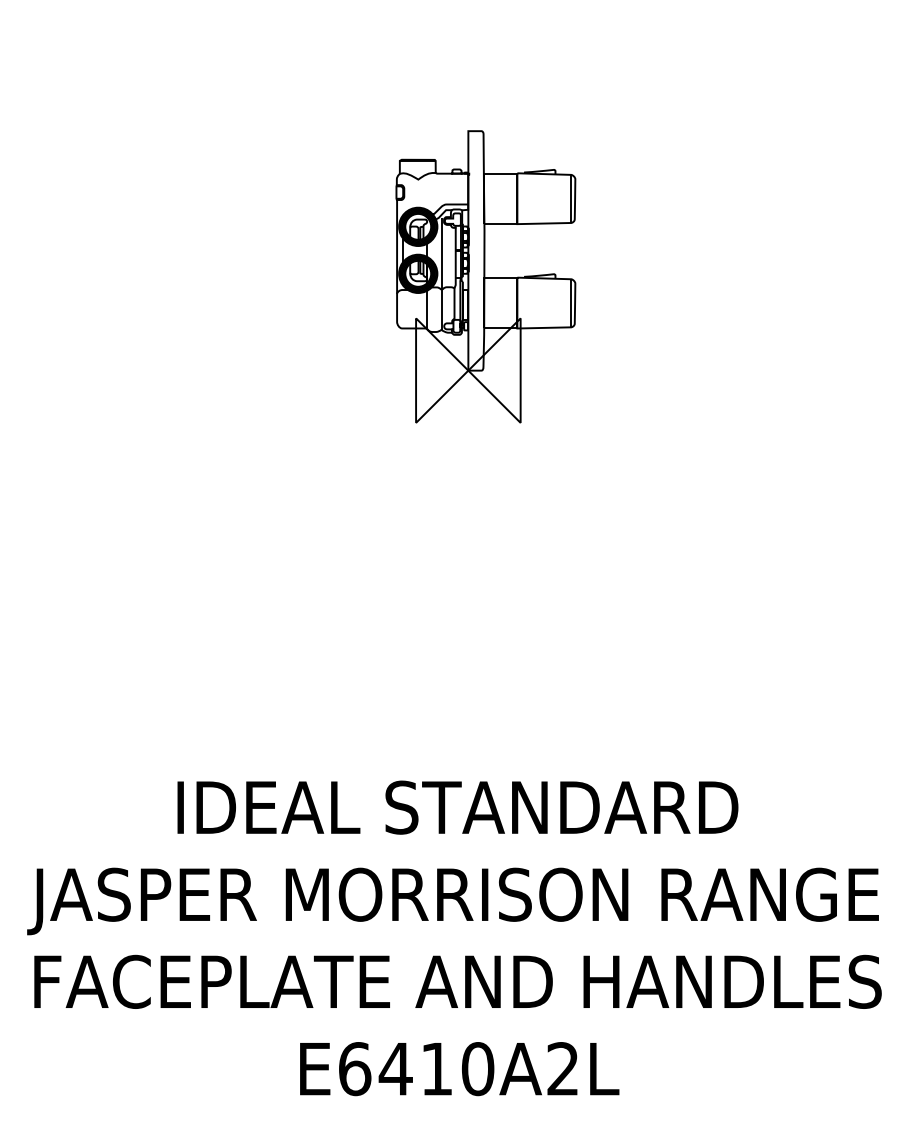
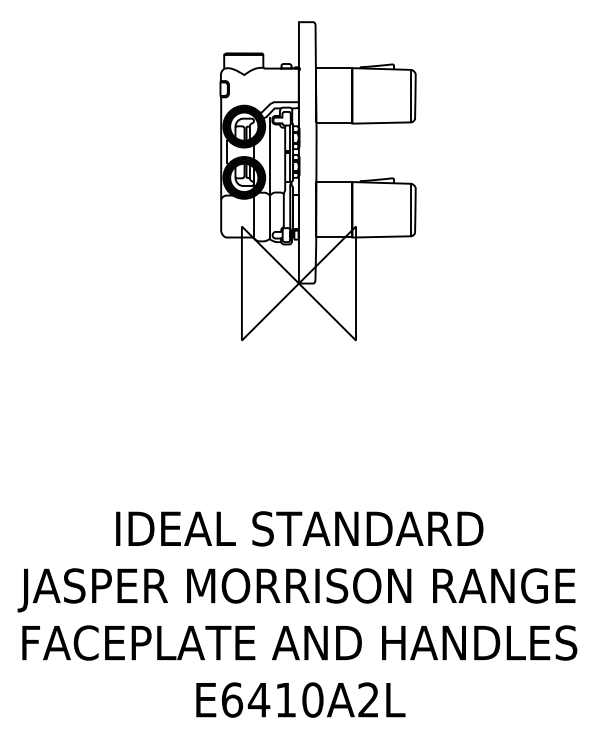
part: (485, 277) -> (317, 181), size x1.67

